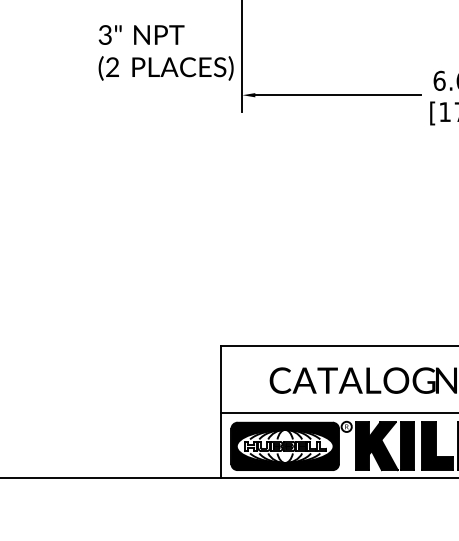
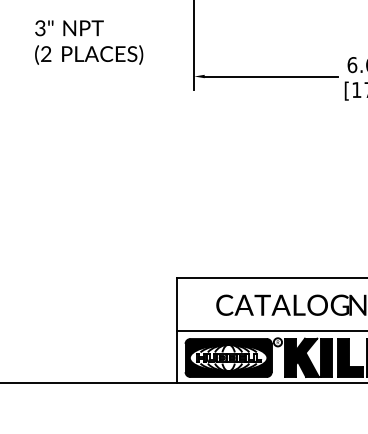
text: (165, 52) -> (88, 42), moved

